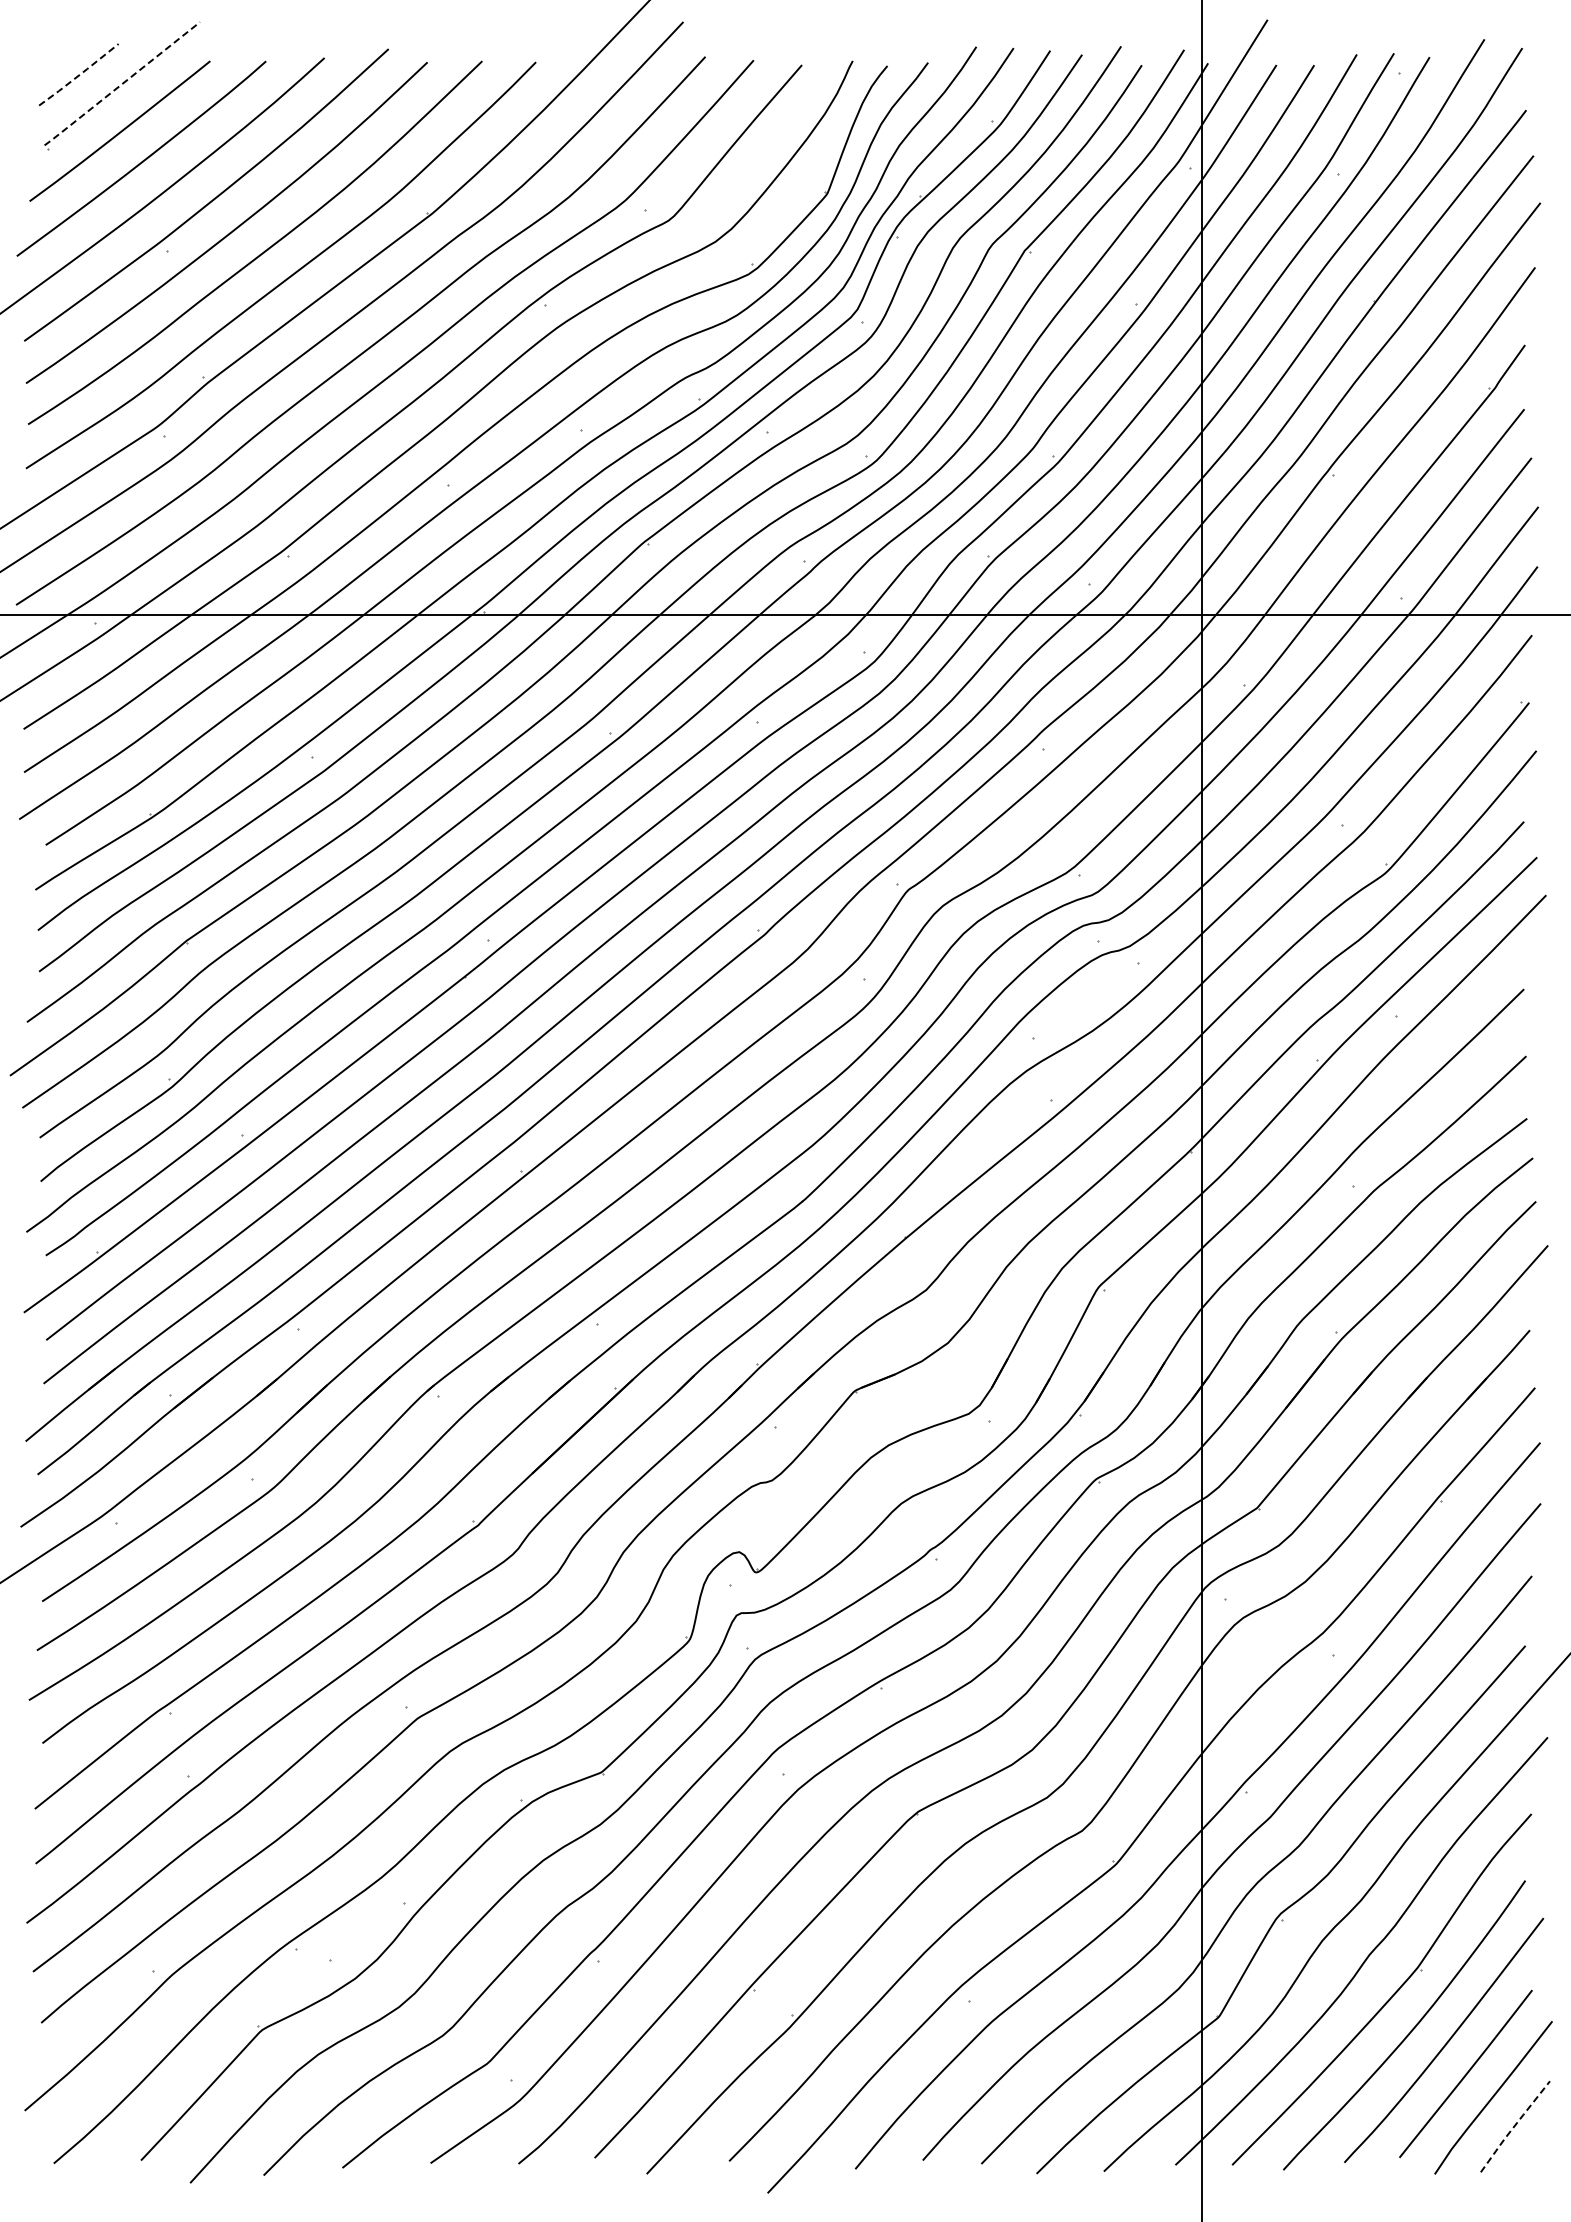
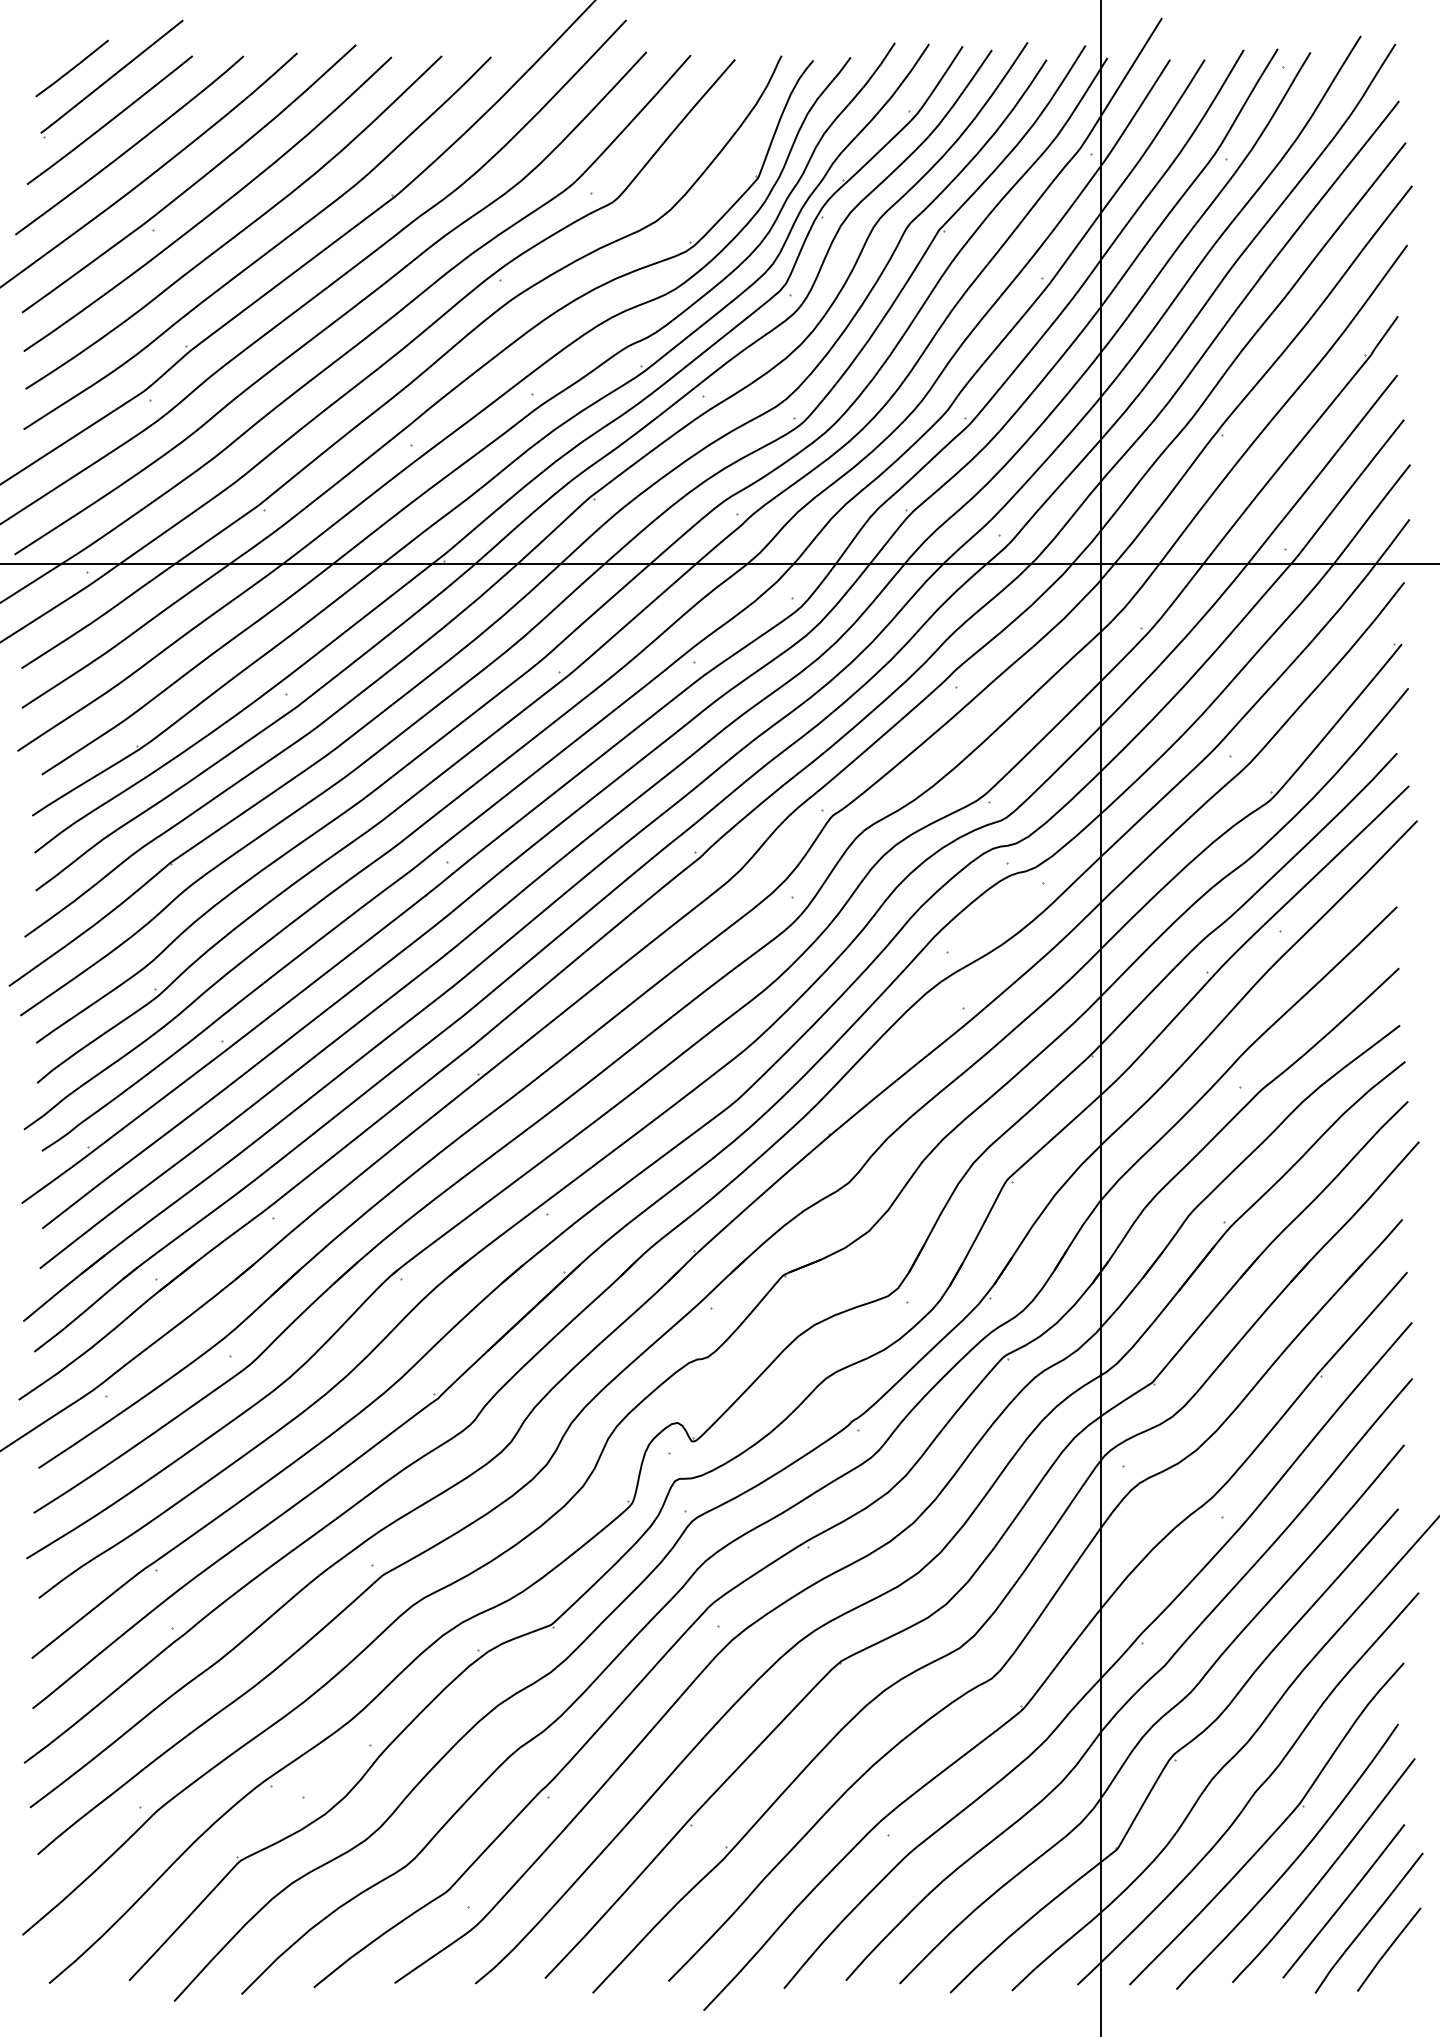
line: (79, 75) -> (72, 69), dashed -> solid
line: (121, 85) -> (111, 78), dashed -> solid
line: (1514, 2125) -> (1388, 1948), dashed -> solid

